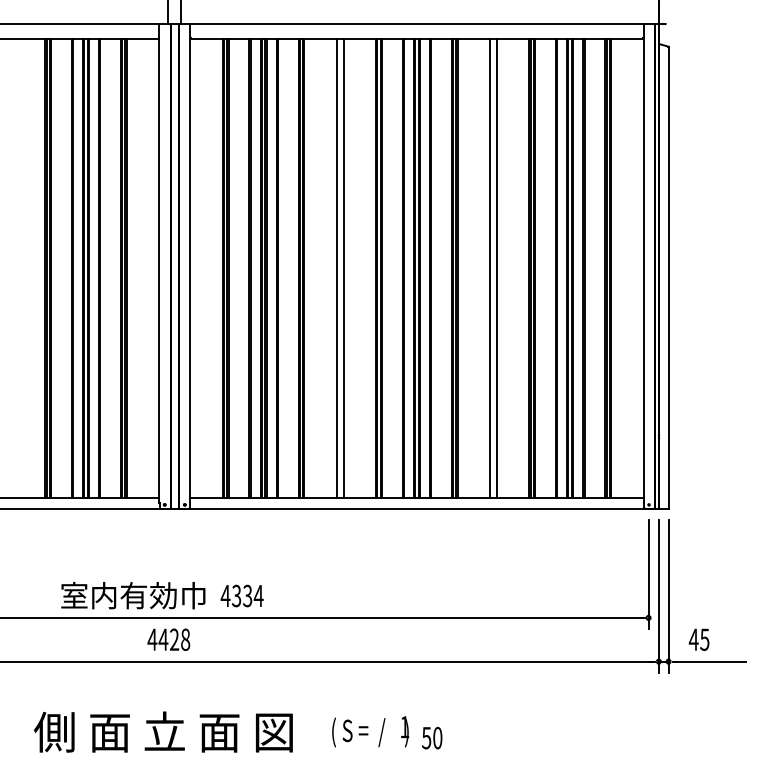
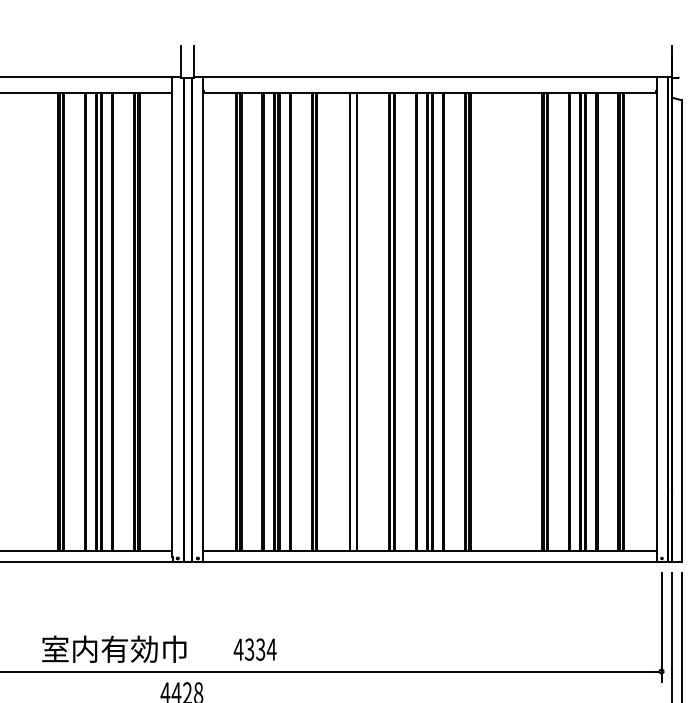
line: (490, 268) -> (503, 322), removed
line: (496, 268) -> (509, 322), removed
text: (133, 595) -> (114, 649), moved

